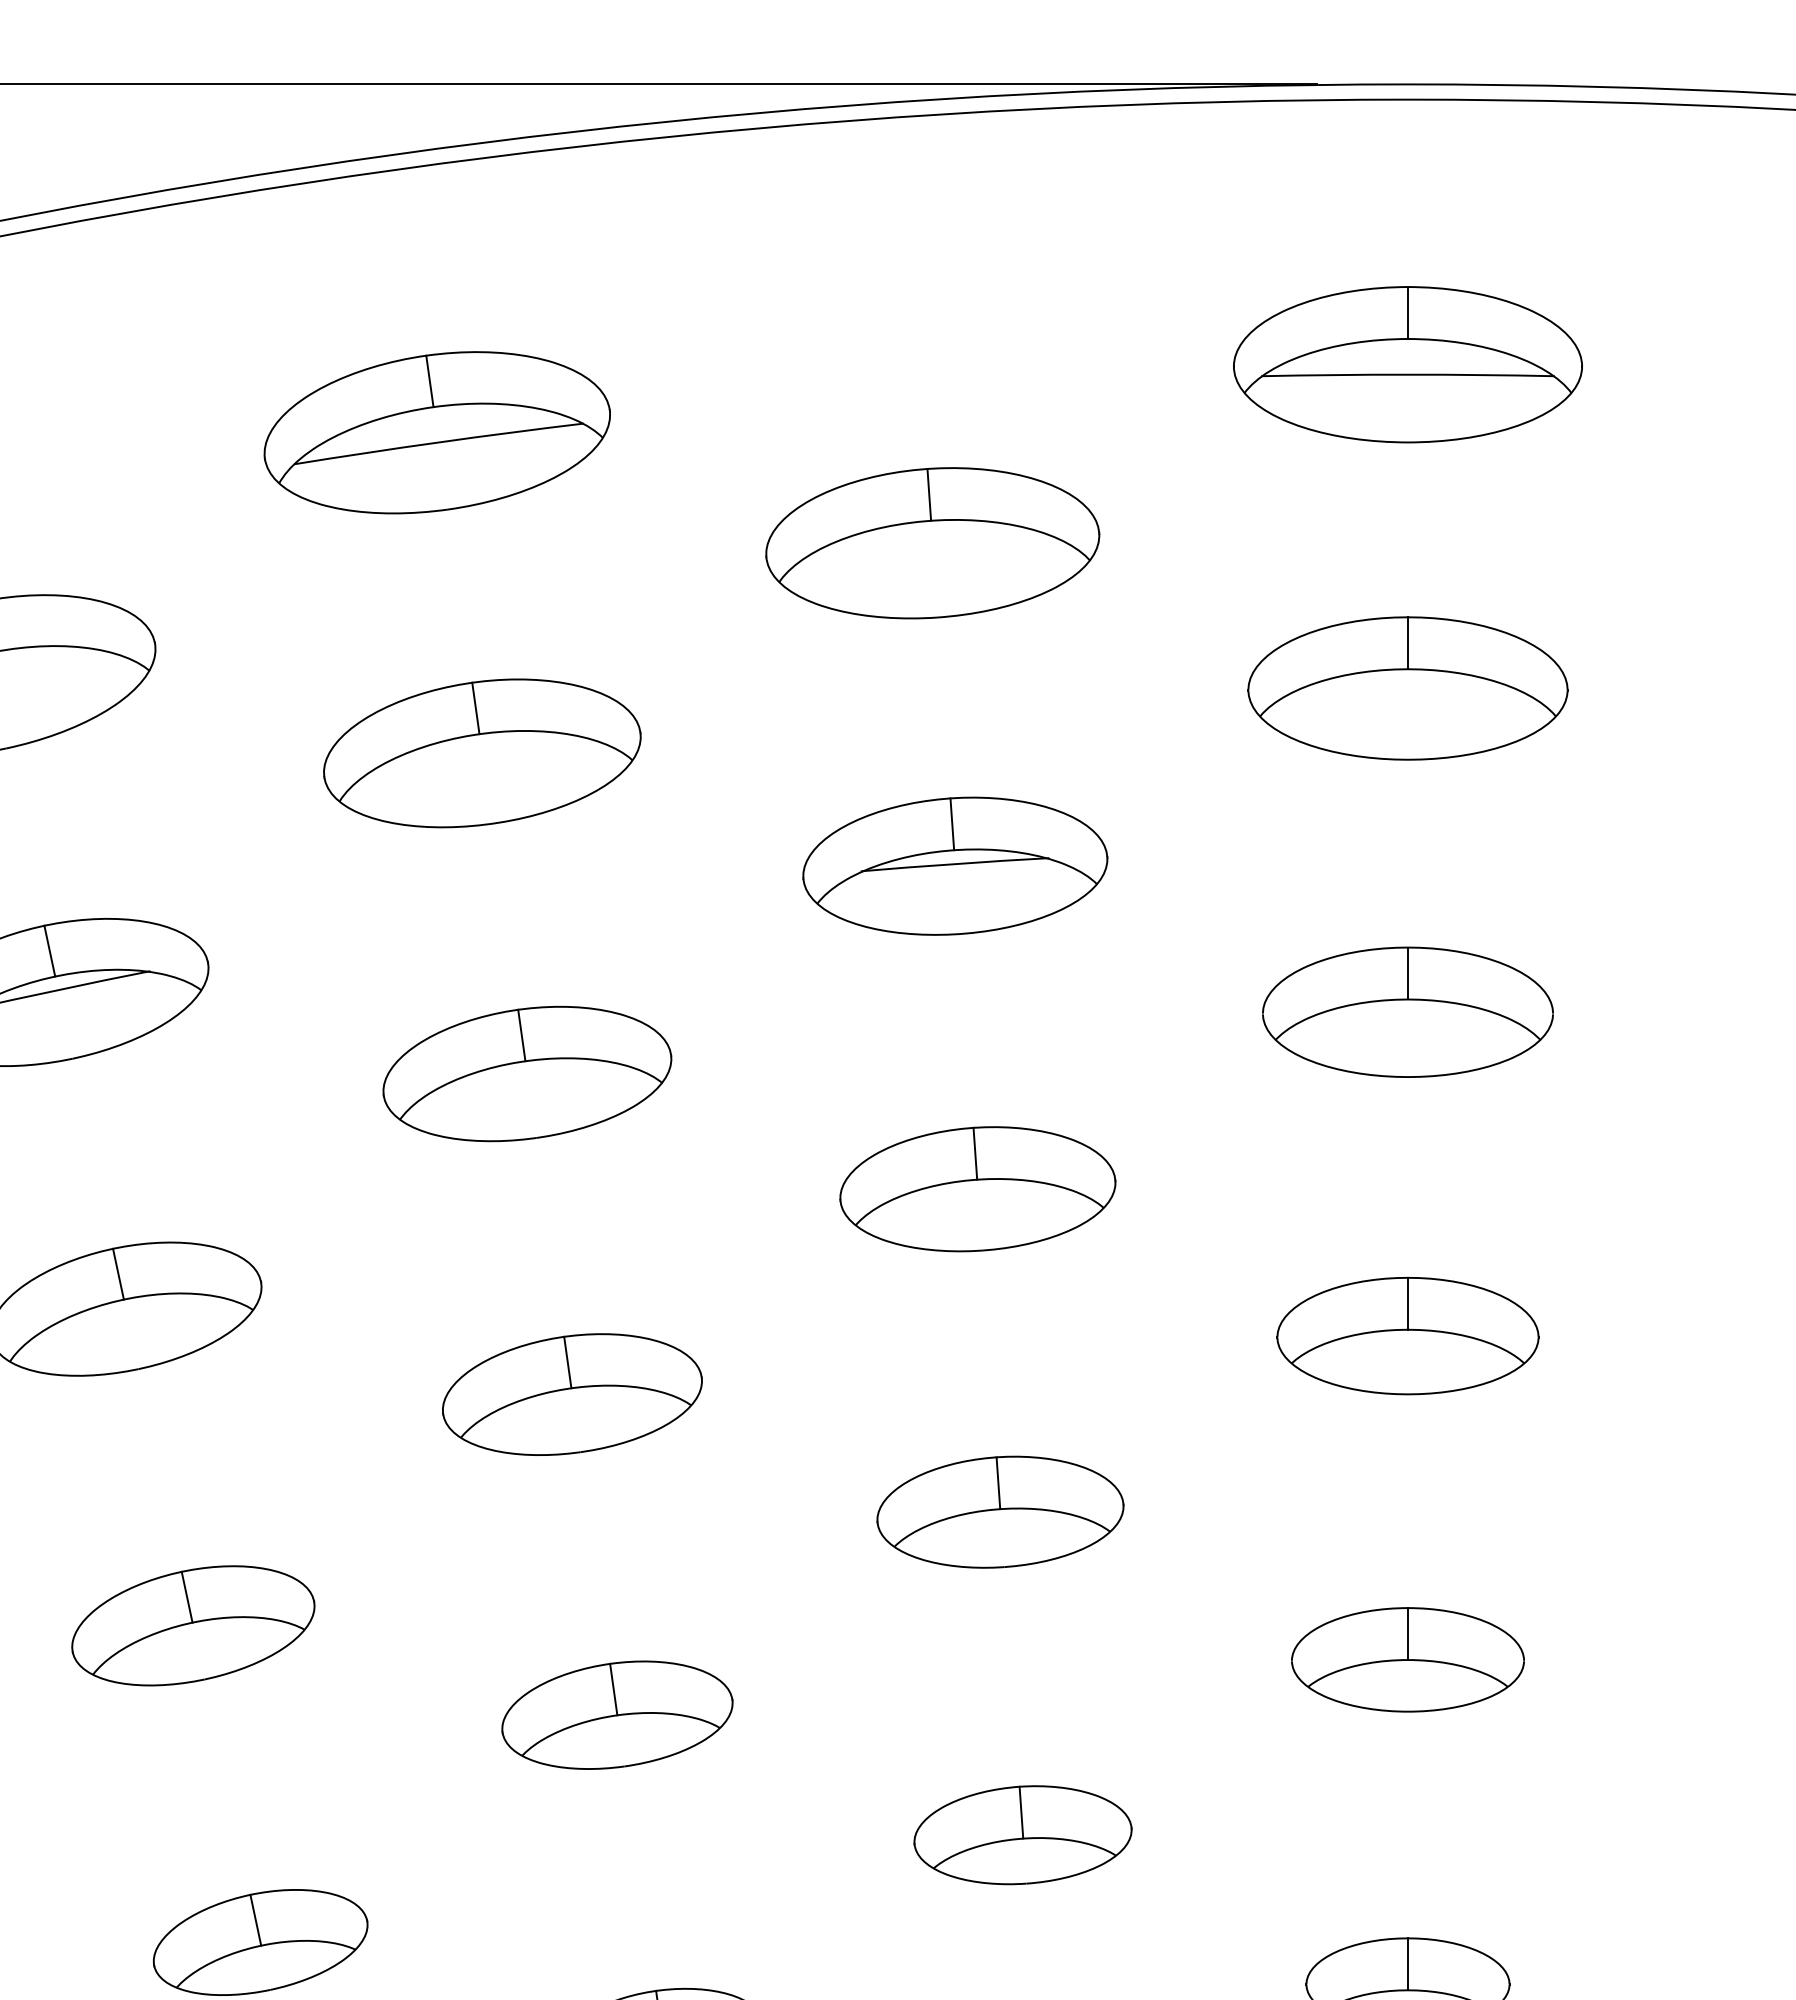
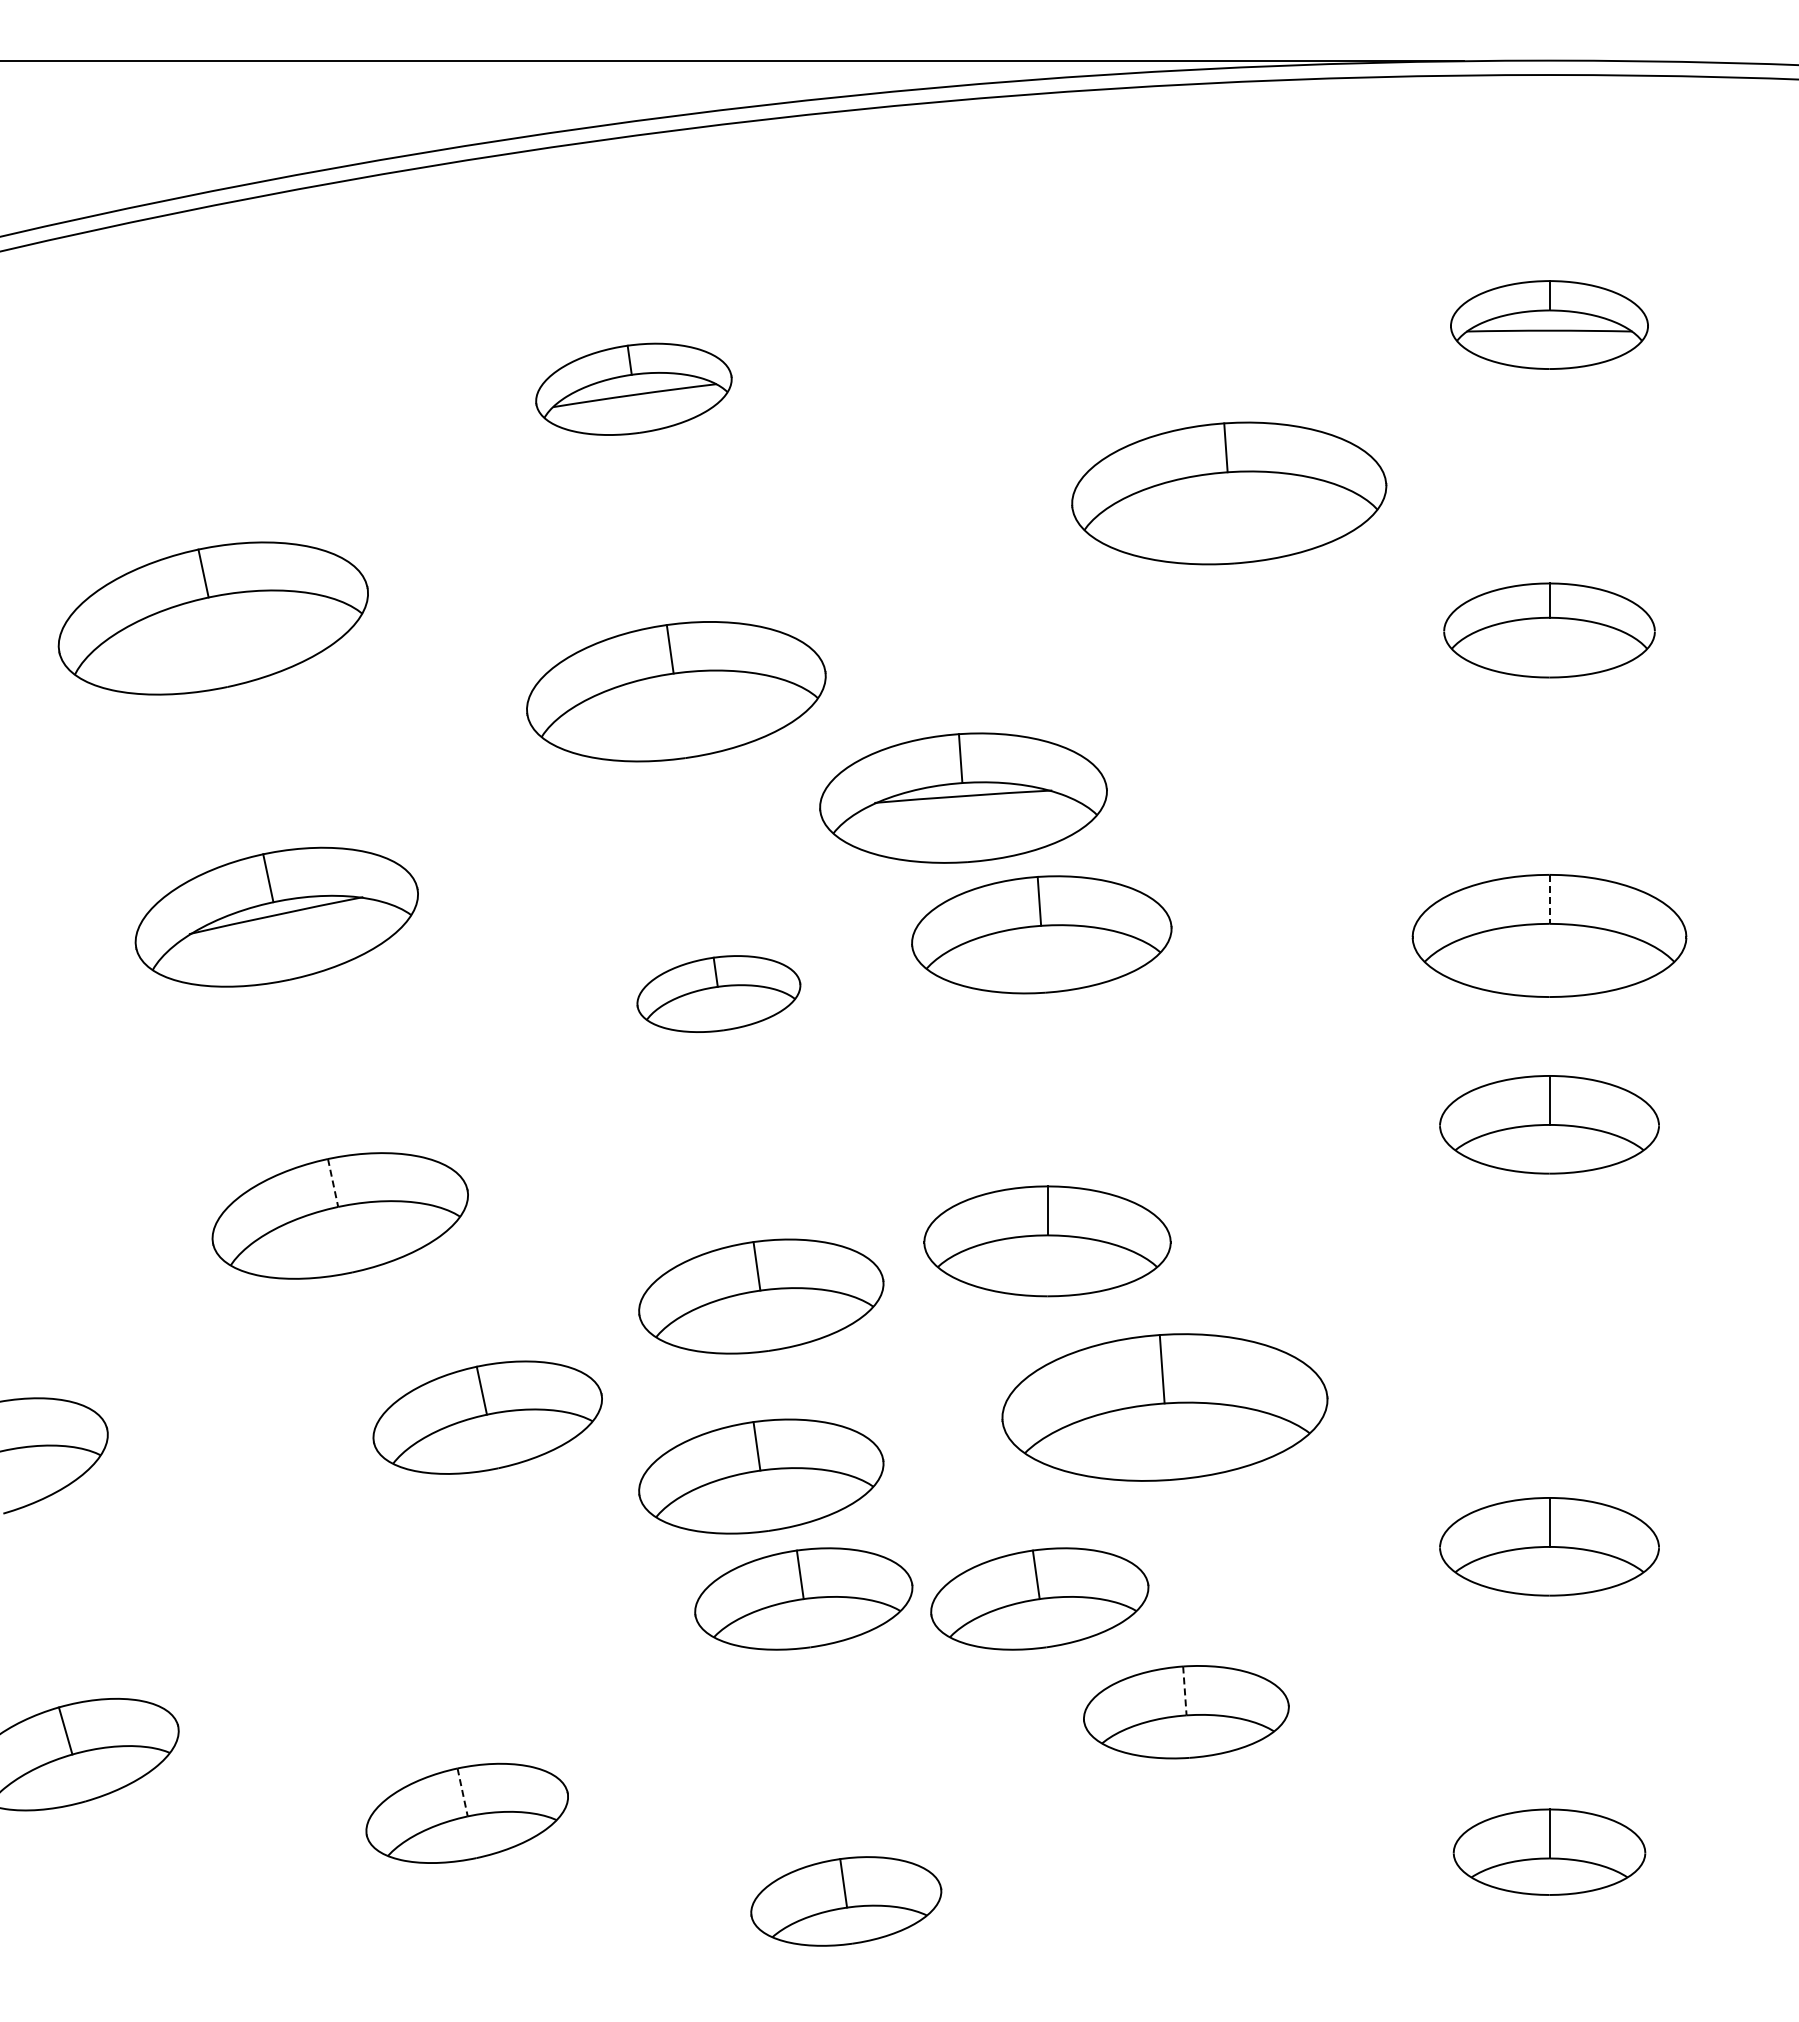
part: (1407, 364) -> (1549, 324), size x0.6
part: (436, 433) -> (633, 389), size x0.6
part: (933, 543) -> (1229, 493), moved
part: (1407, 688) -> (1549, 630), size x0.7
part: (955, 865) -> (963, 797), moved
line: (1407, 973) -> (1549, 899), solid -> dashed
part: (527, 1073) -> (718, 993), size x0.6
part: (977, 1188) -> (1041, 934), moved
part: (1407, 1212) -> (1549, 1124), added
line: (118, 1274) -> (333, 1183), solid -> dashed
part: (1407, 1336) -> (1047, 1241), moved
part: (1000, 1512) -> (1165, 1407), size x1.4
part: (572, 1585) -> (761, 1476), added
part: (193, 1625) -> (487, 1417), moved
part: (867, 1714) -> (1039, 1598), added
line: (1021, 1813) -> (1184, 1691), solid -> dashed
line: (255, 1920) -> (462, 1792), solid -> dashed

